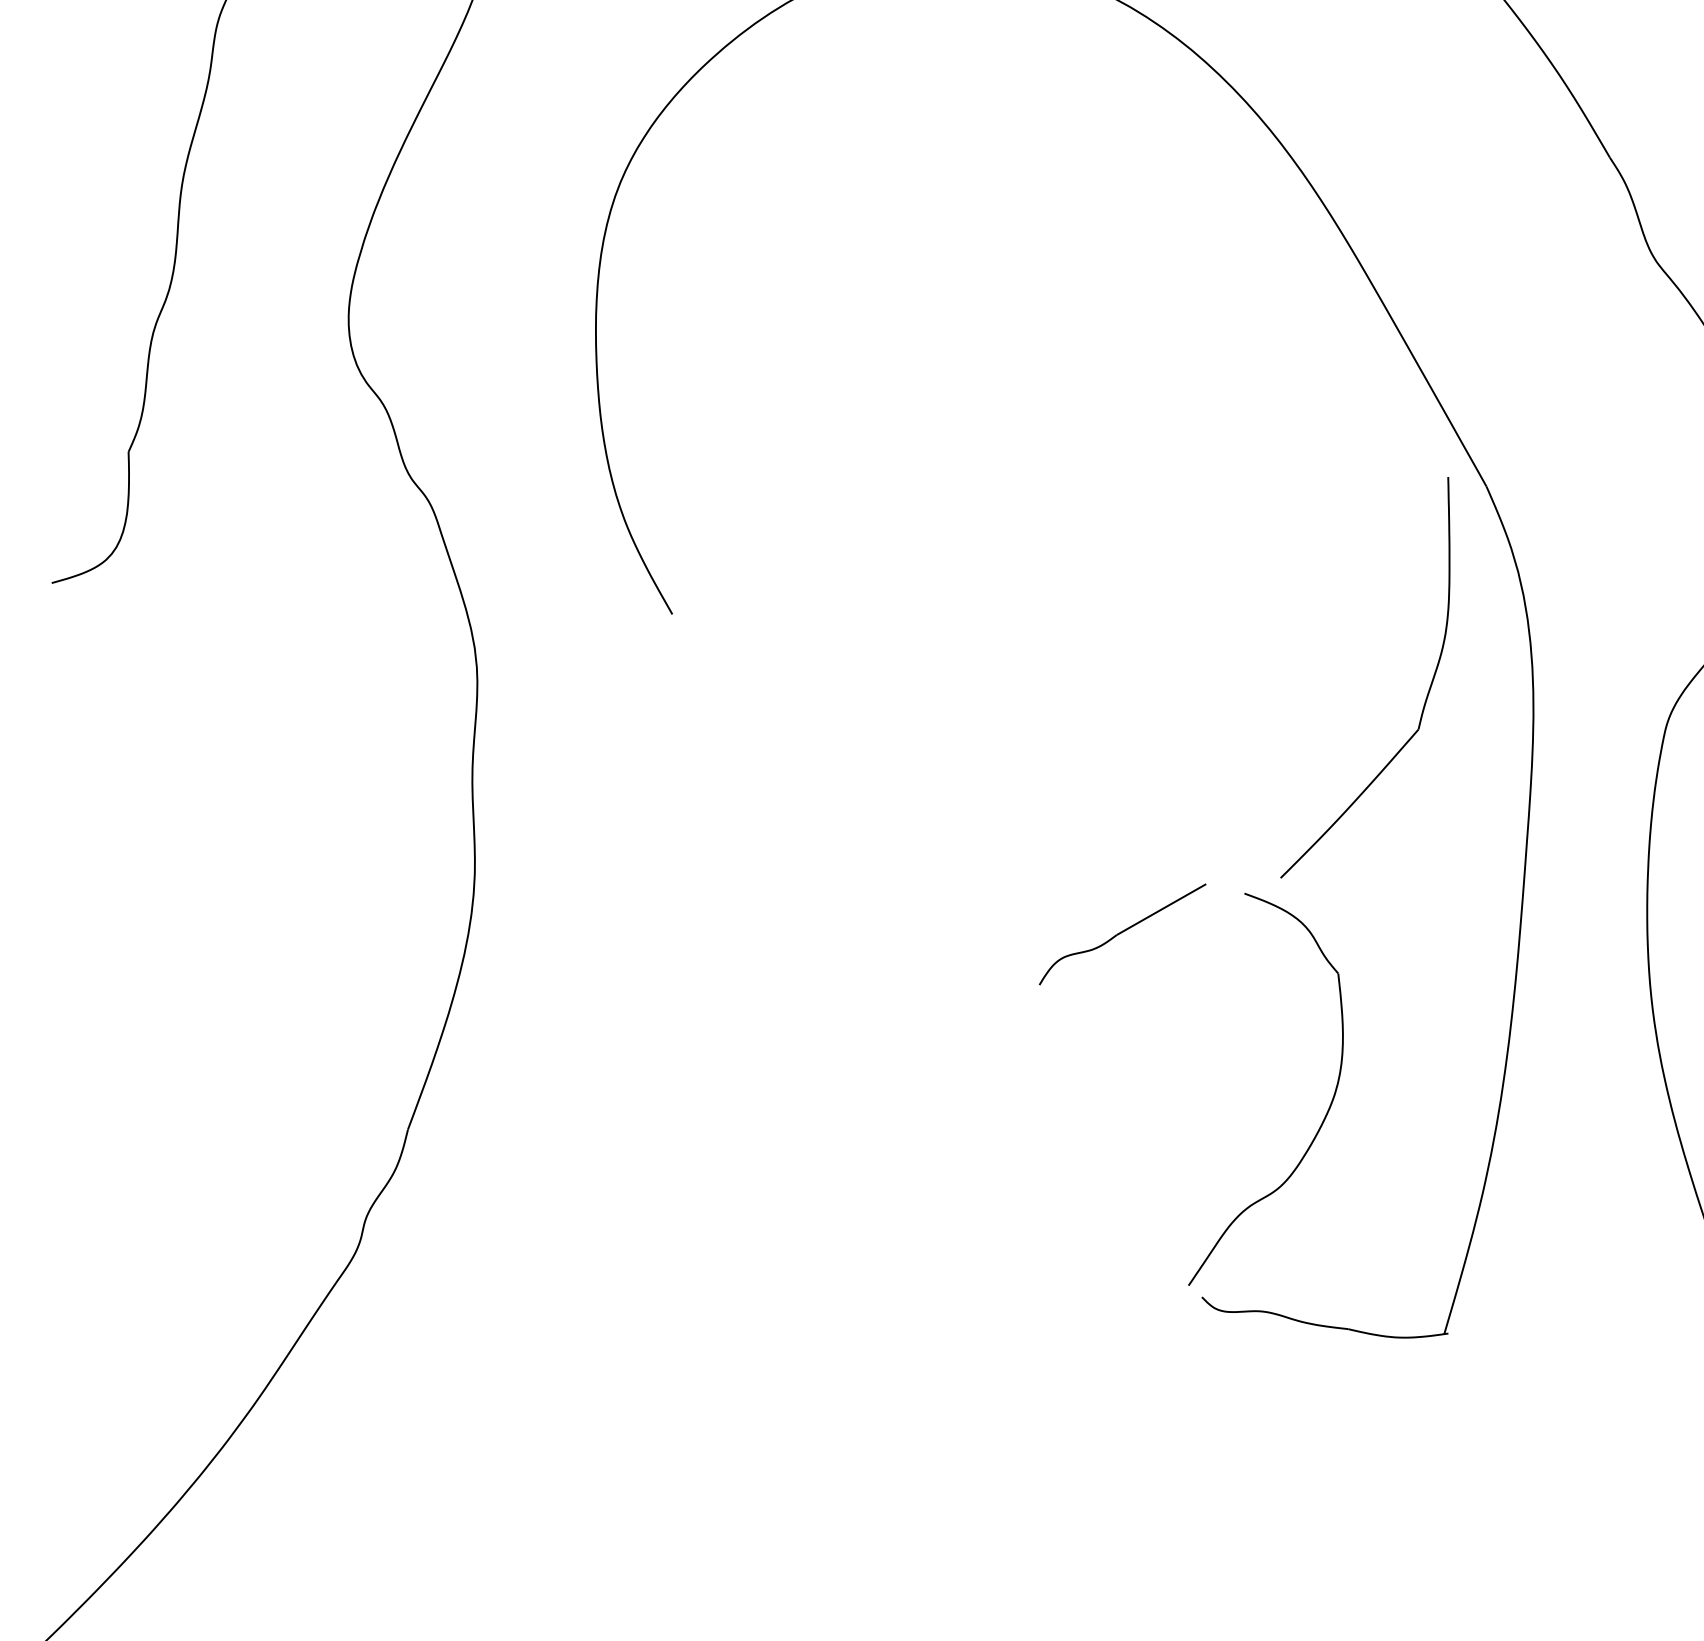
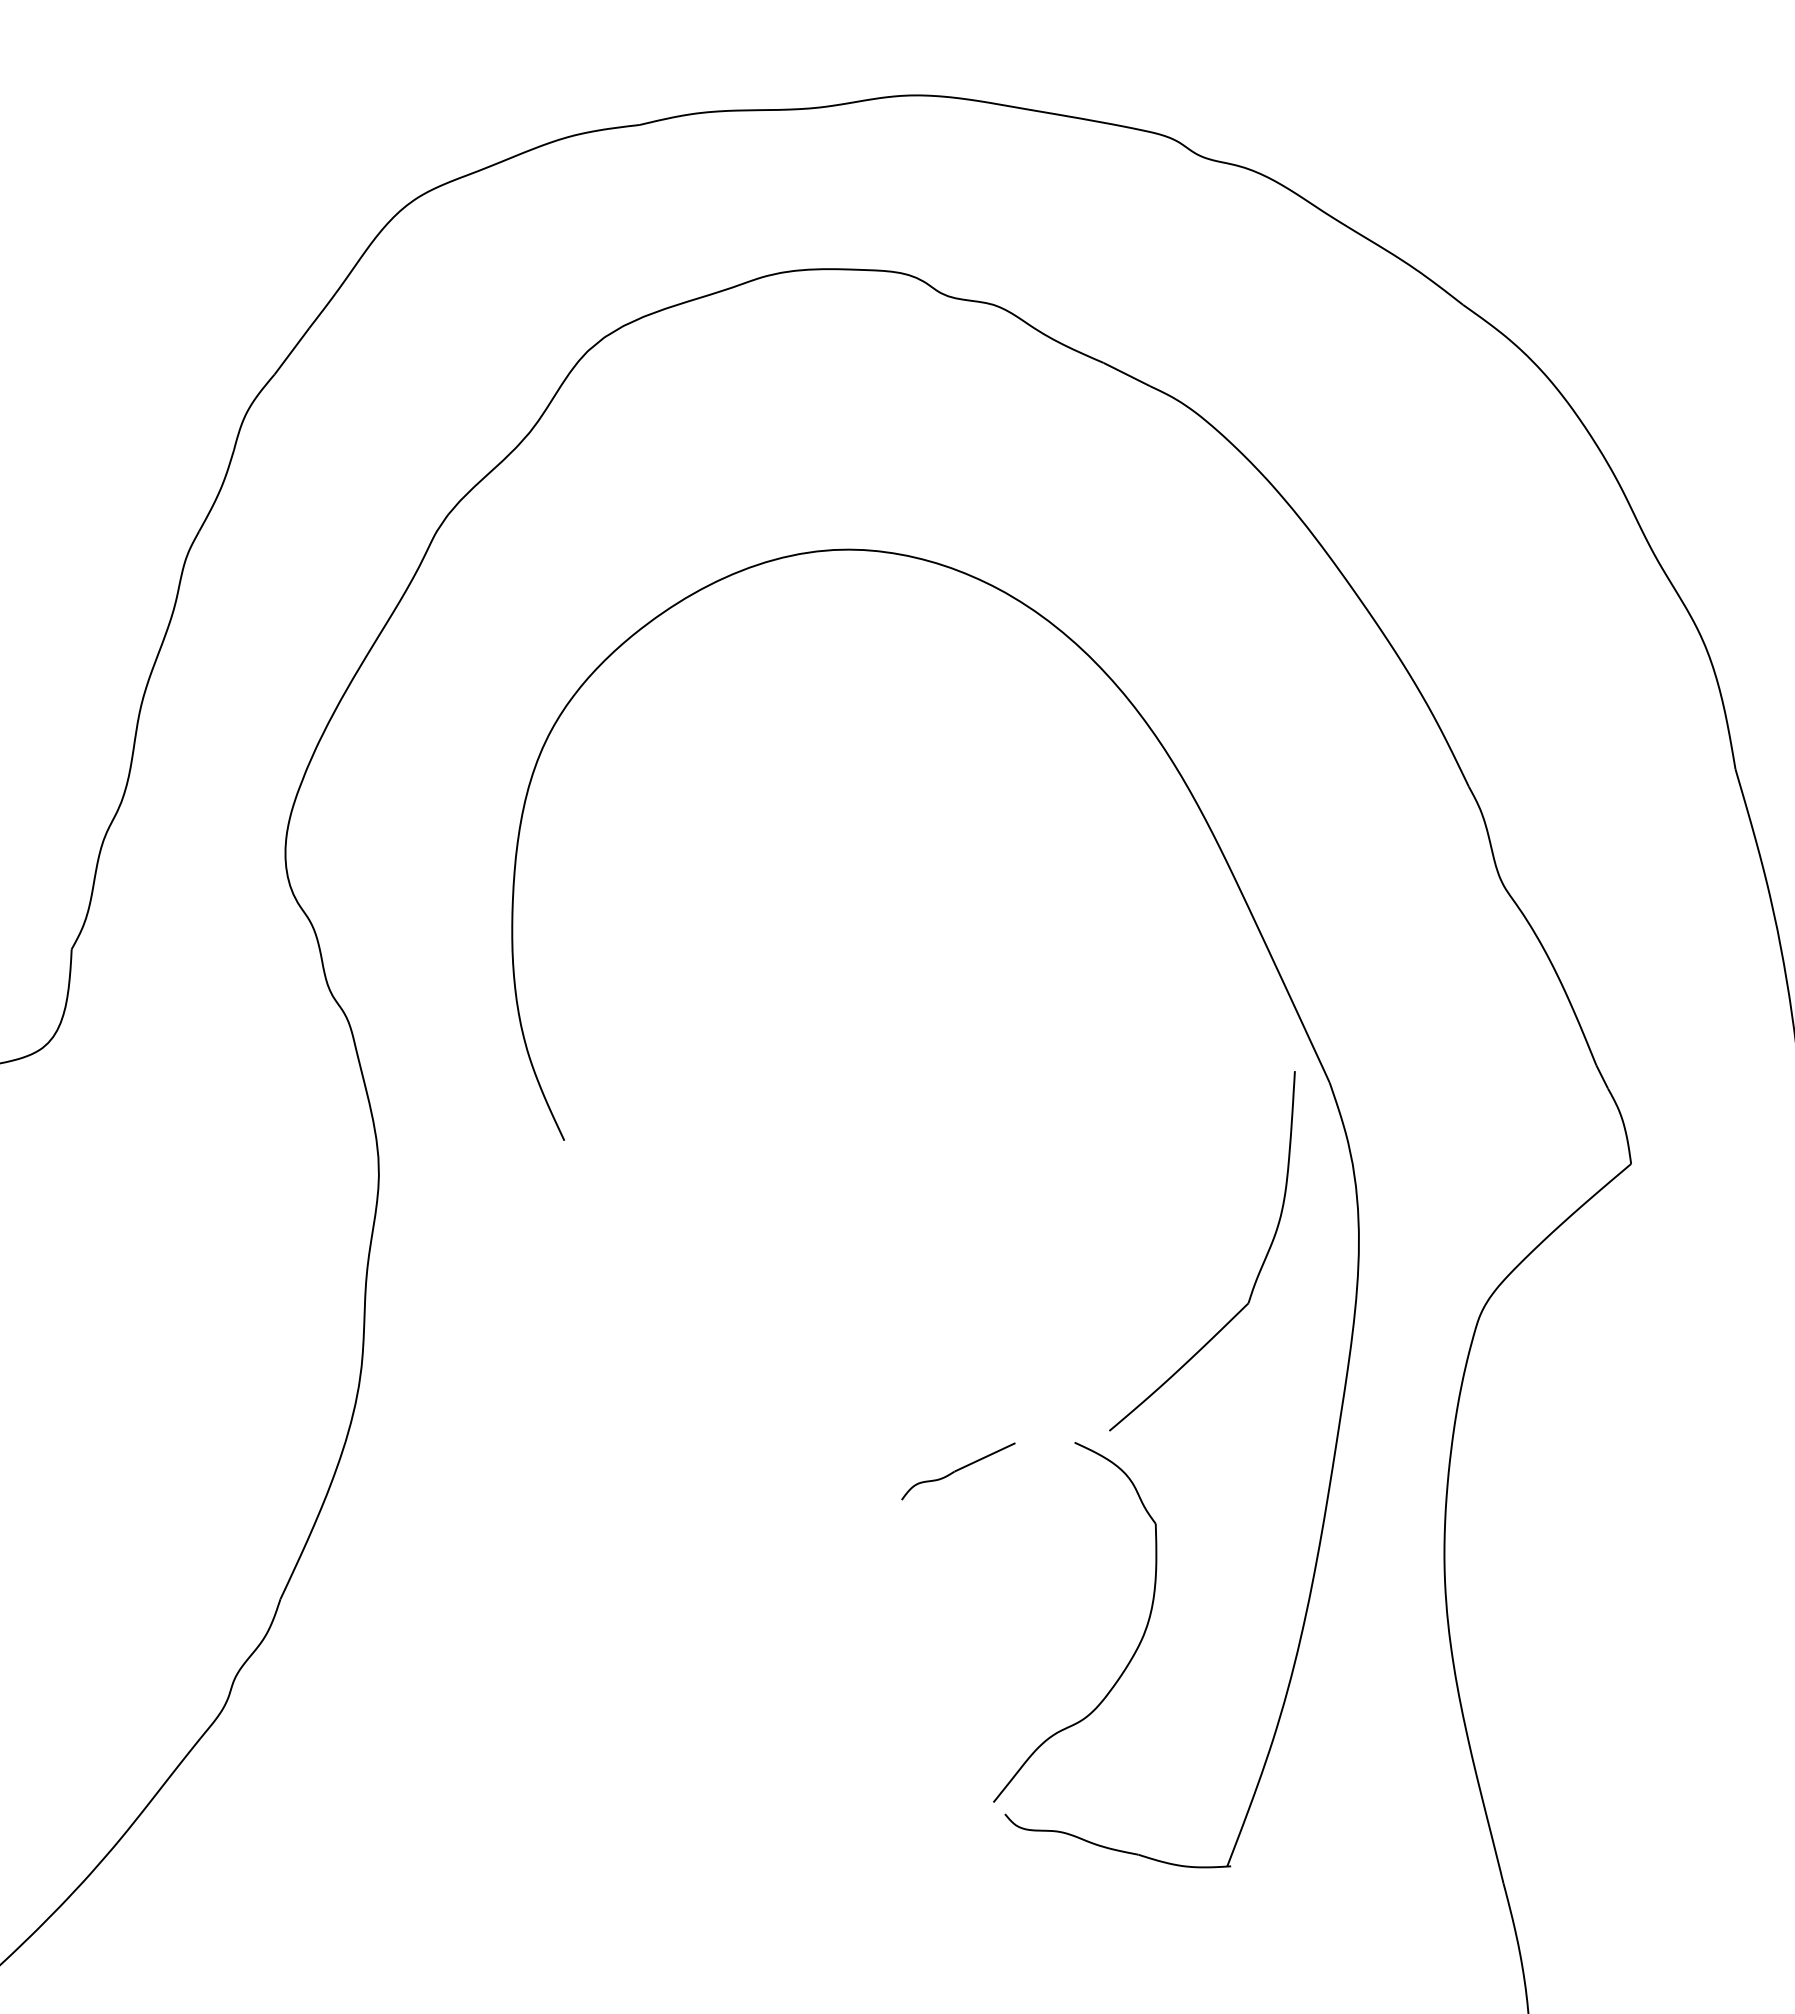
part: (1122, 934) -> (958, 1471), size x0.7

